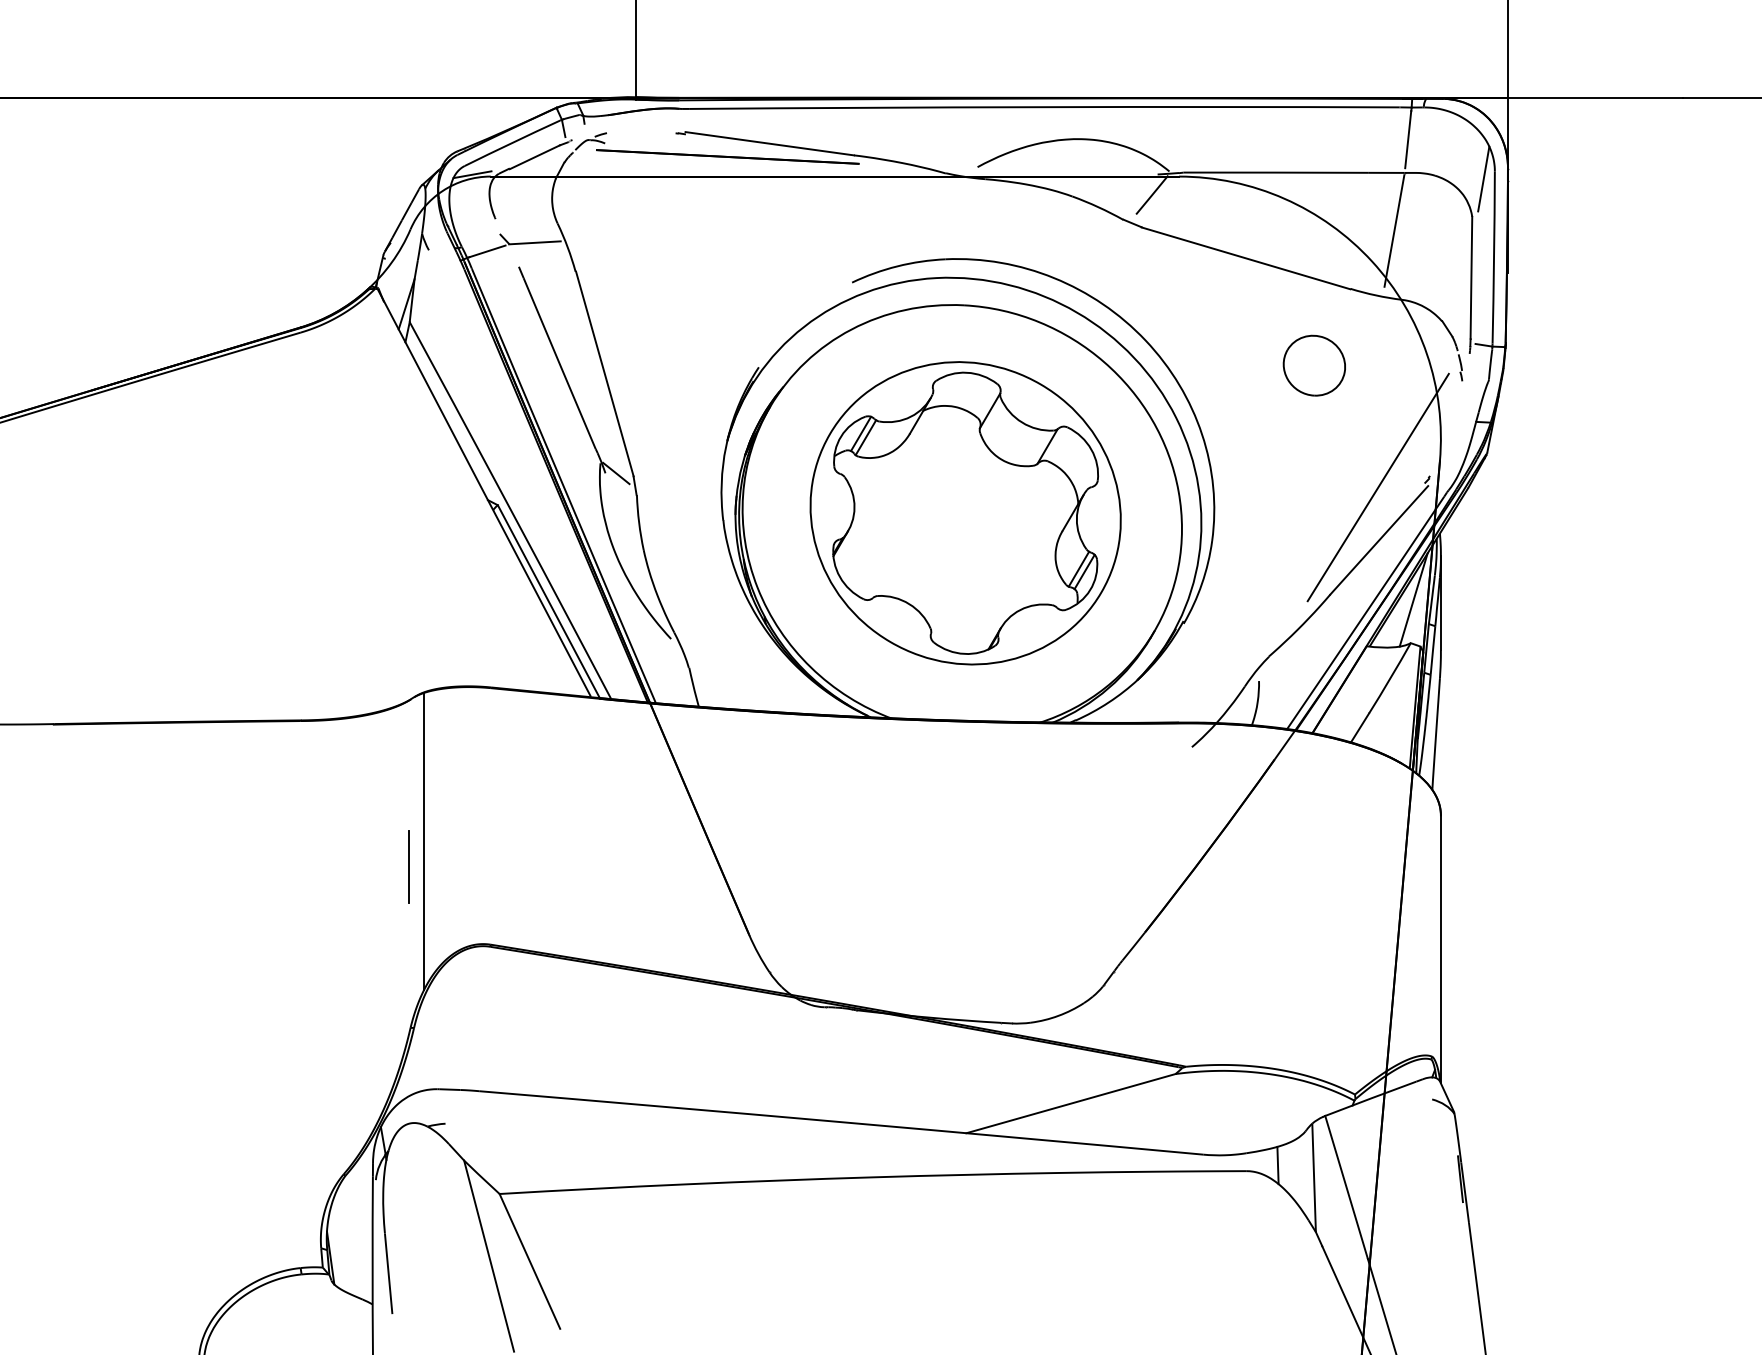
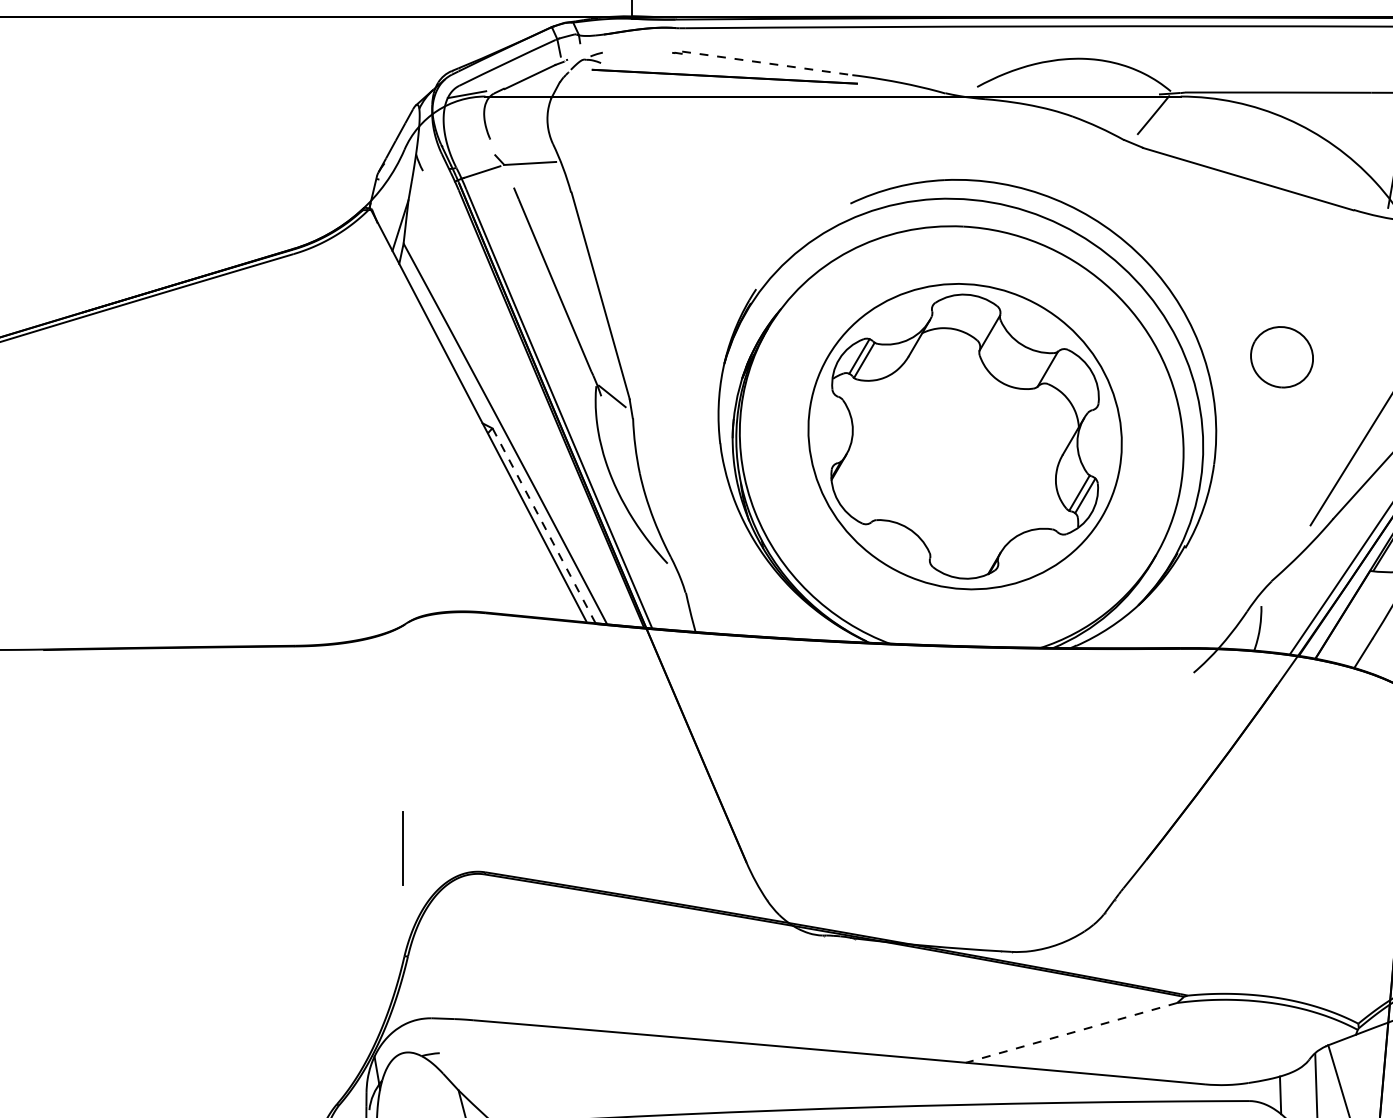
line: (770, 143) -> (767, 63), solid -> dashed
part: (1313, 365) -> (1281, 357), moved
line: (549, 602) -> (544, 526), solid -> dashed
line: (424, 841) -> (418, 768), removed
line: (408, 866) -> (402, 847), moved
line: (1070, 1103) -> (1070, 1032), solid -> dashed

